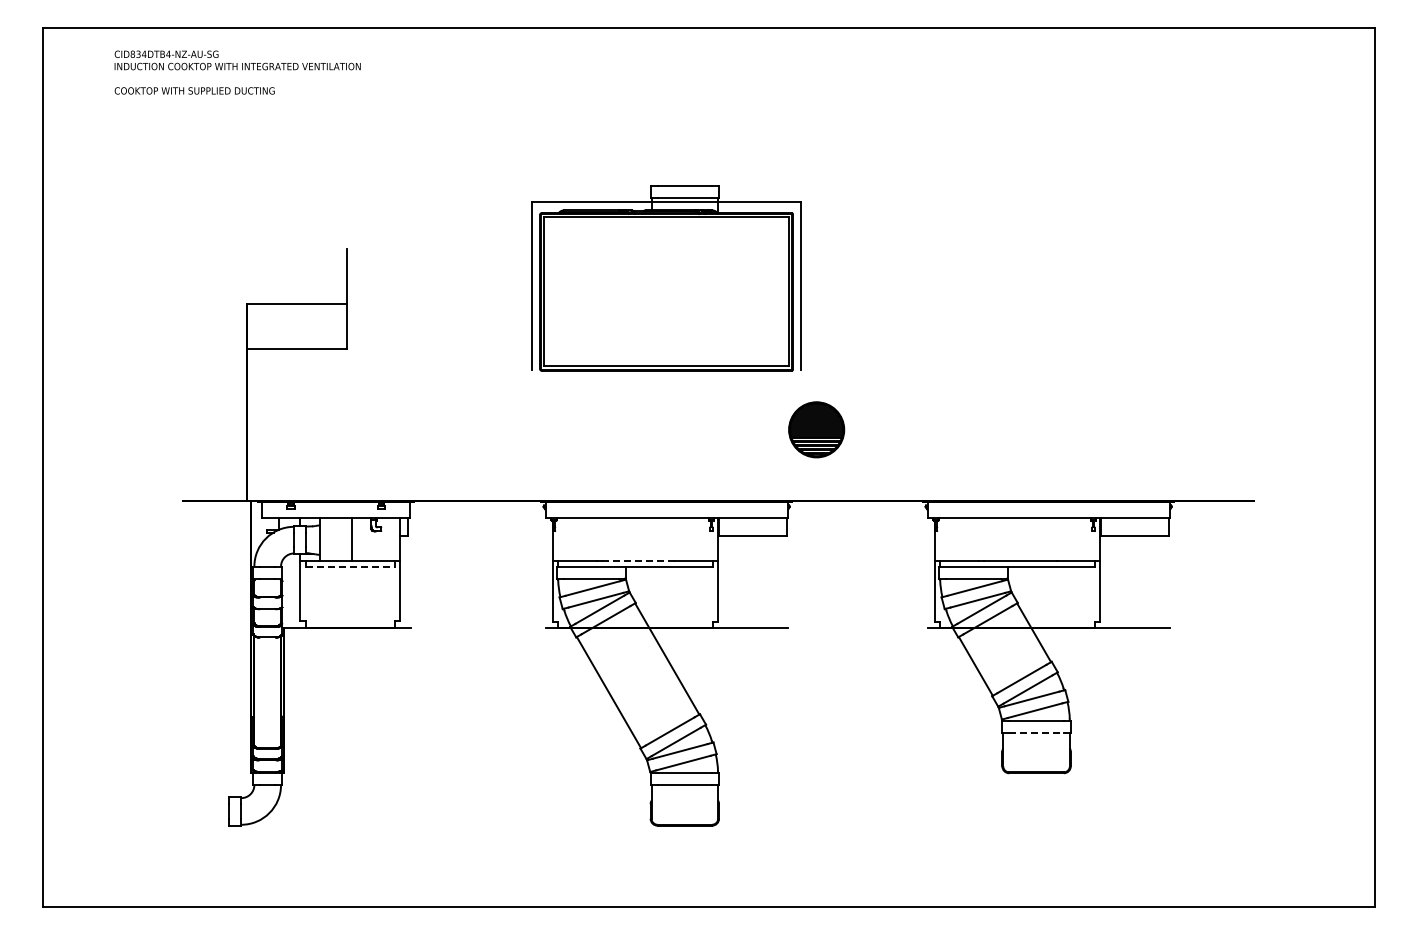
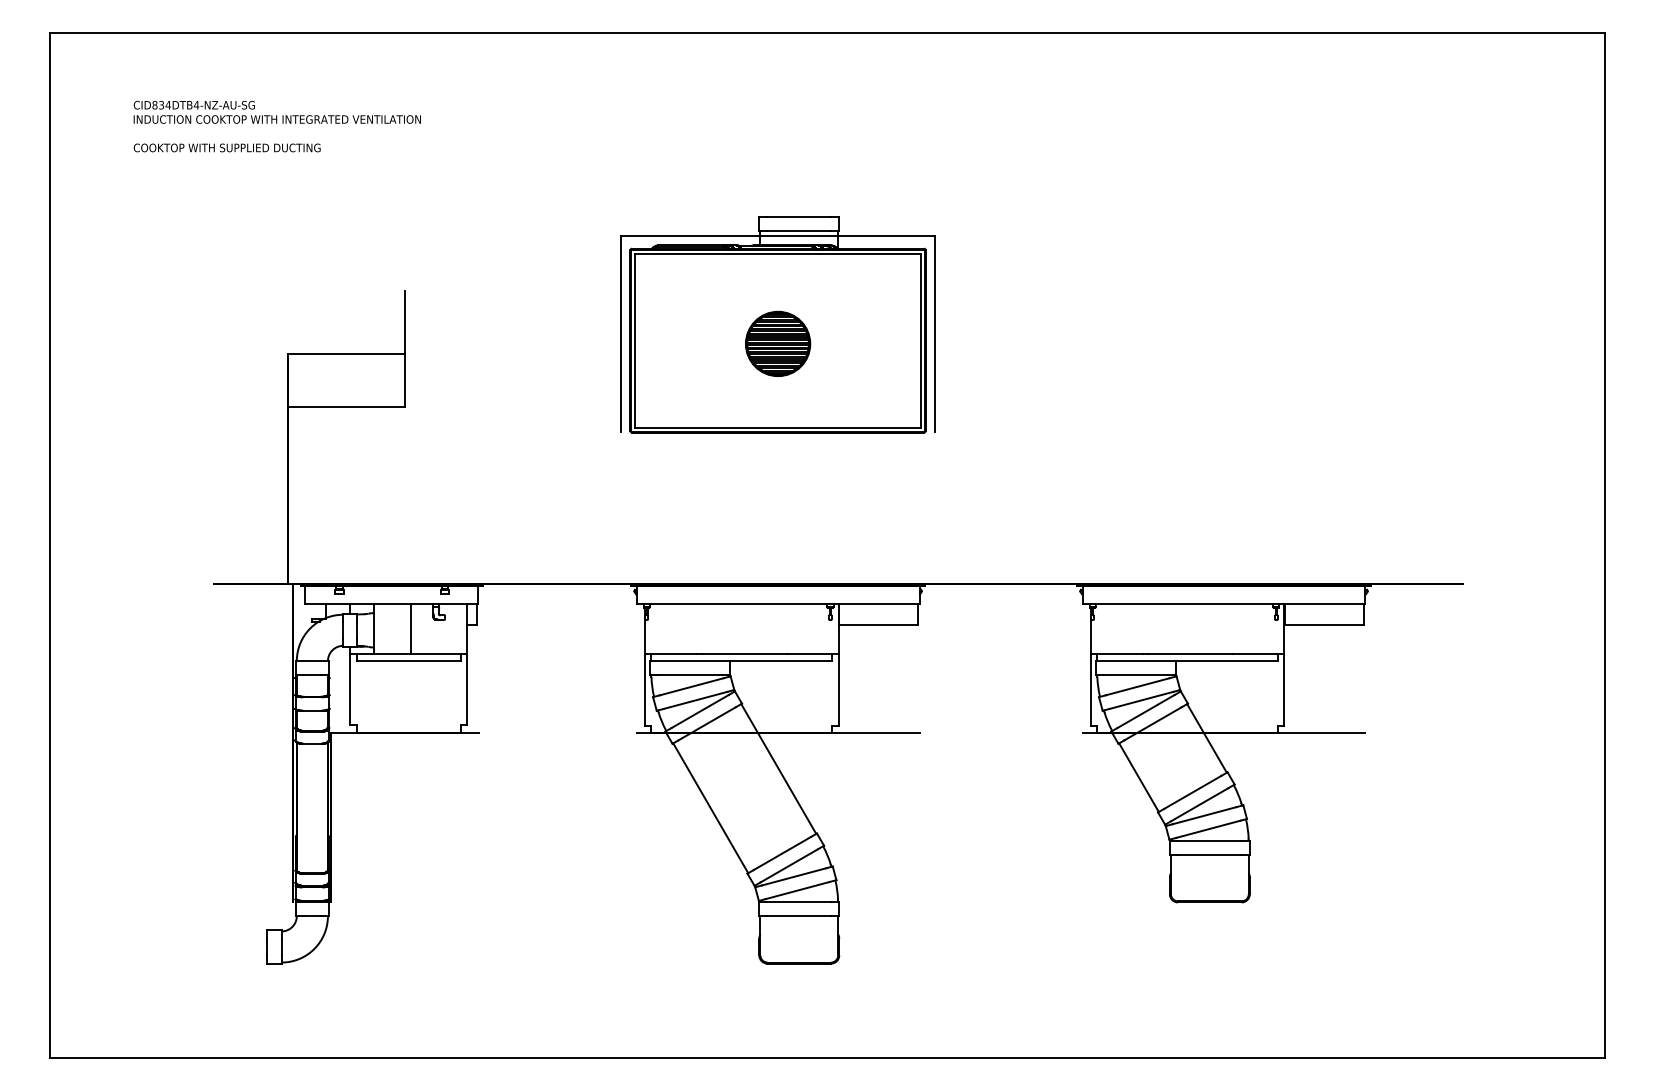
text: (237, 72) -> (277, 126), moved
part: (816, 429) -> (777, 343), moved
line: (638, 560) -> (745, 654), dashed -> solid
line: (350, 566) -> (409, 661), dashed -> solid
line: (1037, 732) -> (1210, 854), dashed -> solid

